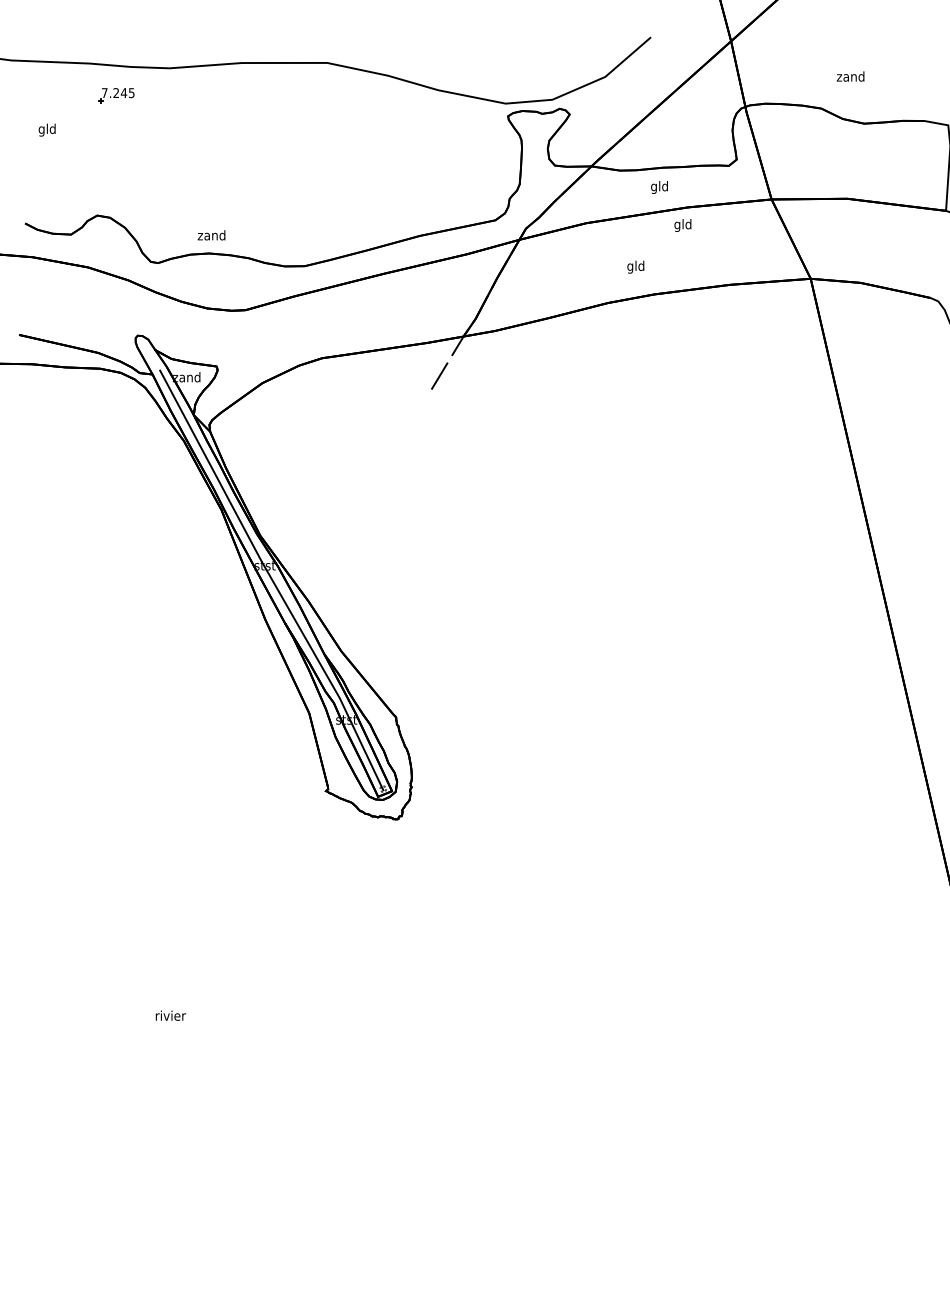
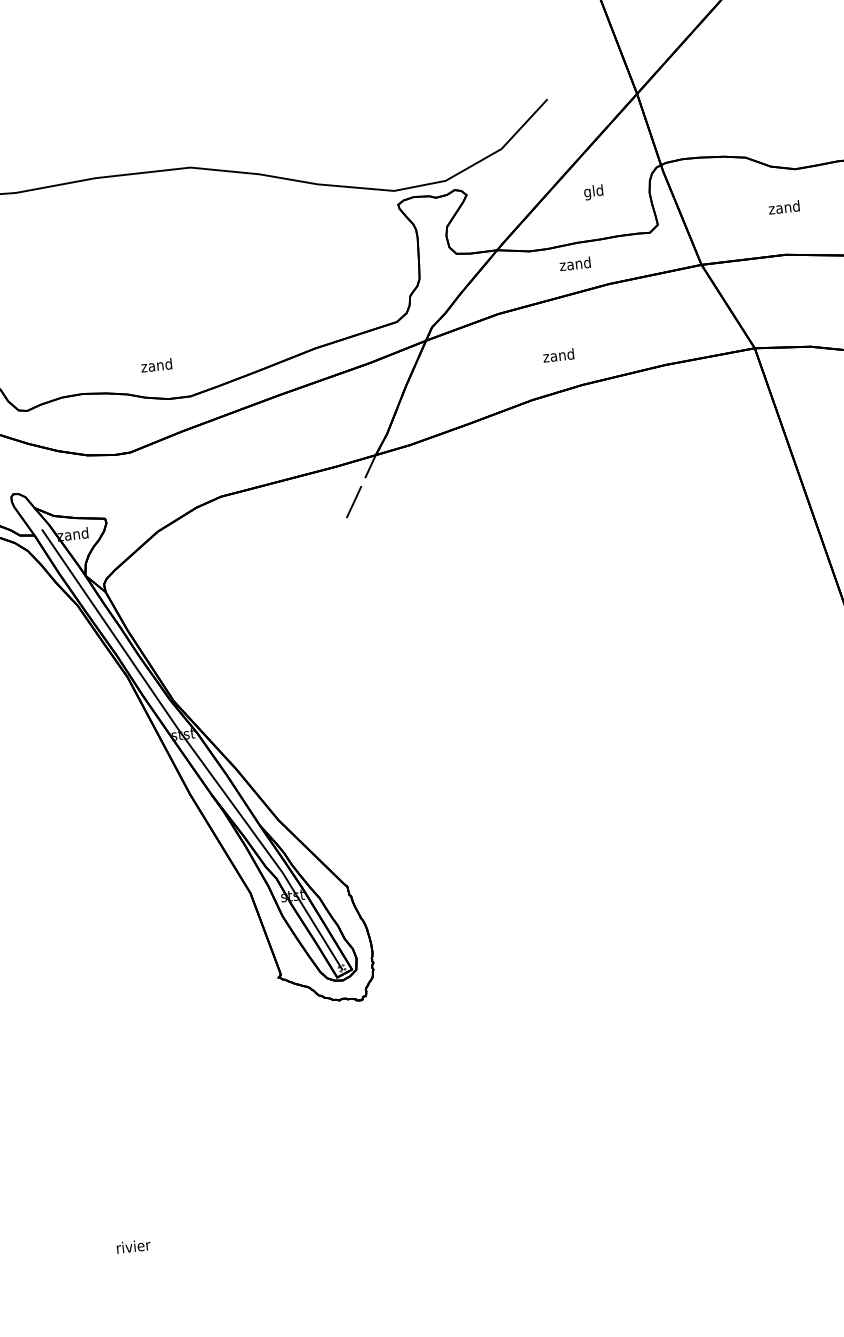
text: (850, 76) -> (784, 207), moved
text: (659, 187) -> (575, 265), gld -> zand
text: (682, 225) -> (593, 192), moved
text: (211, 235) -> (156, 365), moved
text: (635, 266) -> (558, 356), gld -> zand

